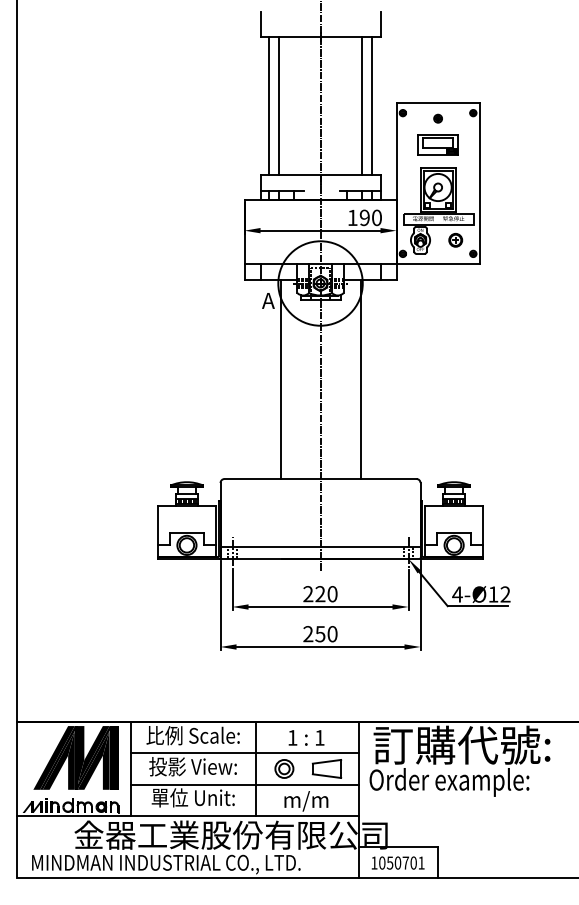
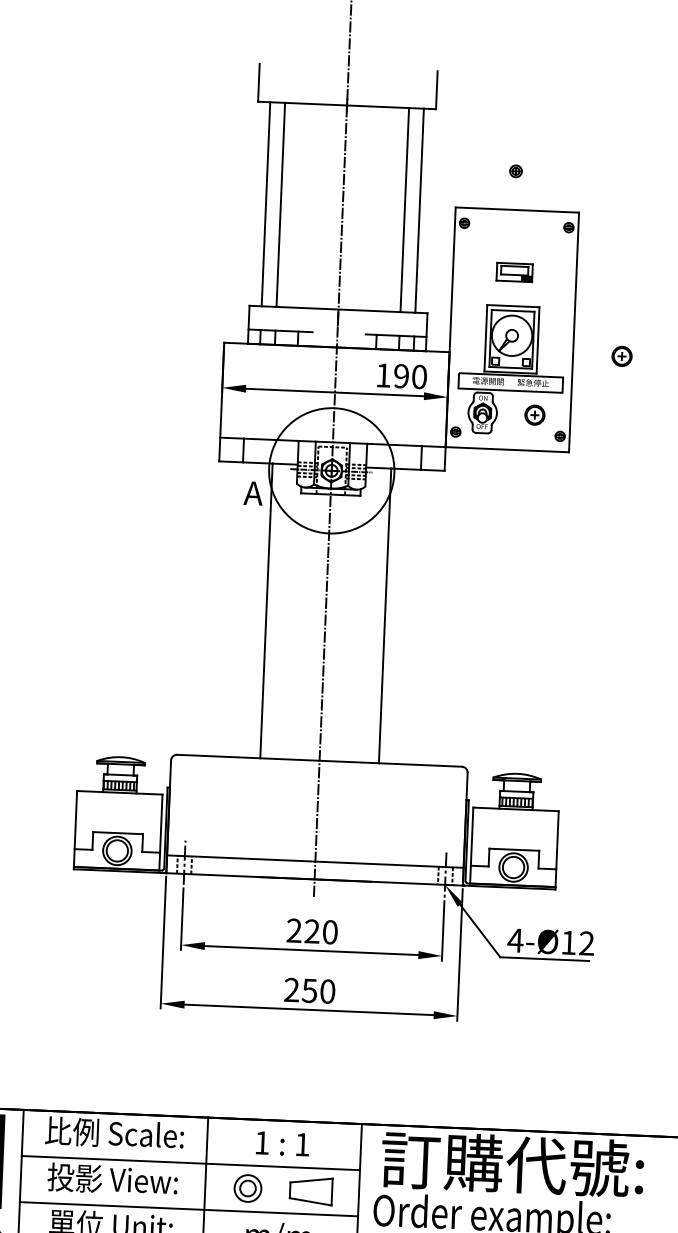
part: (437, 118) -> (515, 170), moved
part: (437, 144) -> (513, 271), size x0.6
part: (512, 198) -> (621, 356), added

